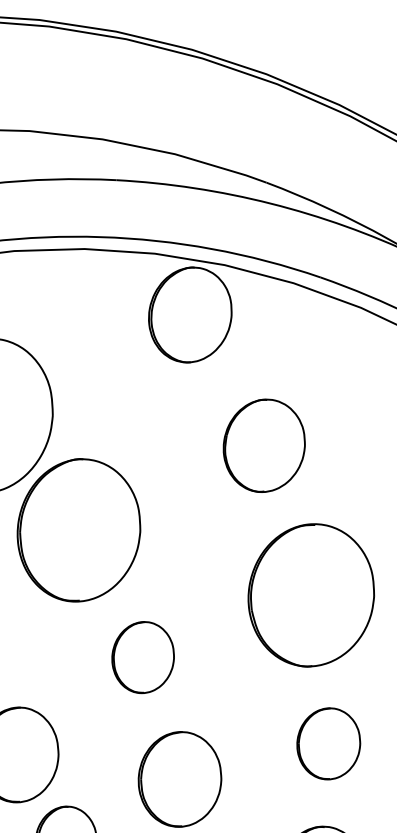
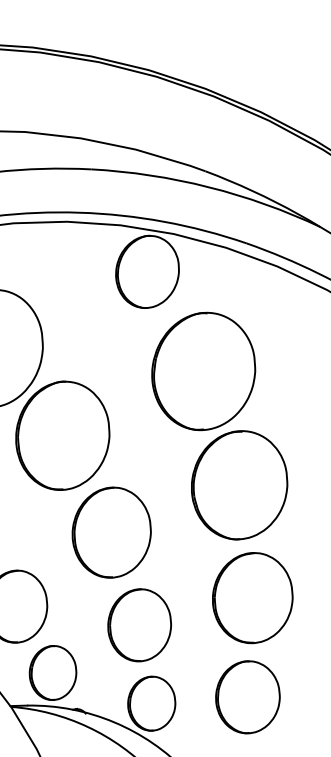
part: (263, 445) -> (203, 371), size x1.67
part: (142, 657) -> (111, 532), size x1.67
part: (328, 744) -> (252, 598), size x1.67

